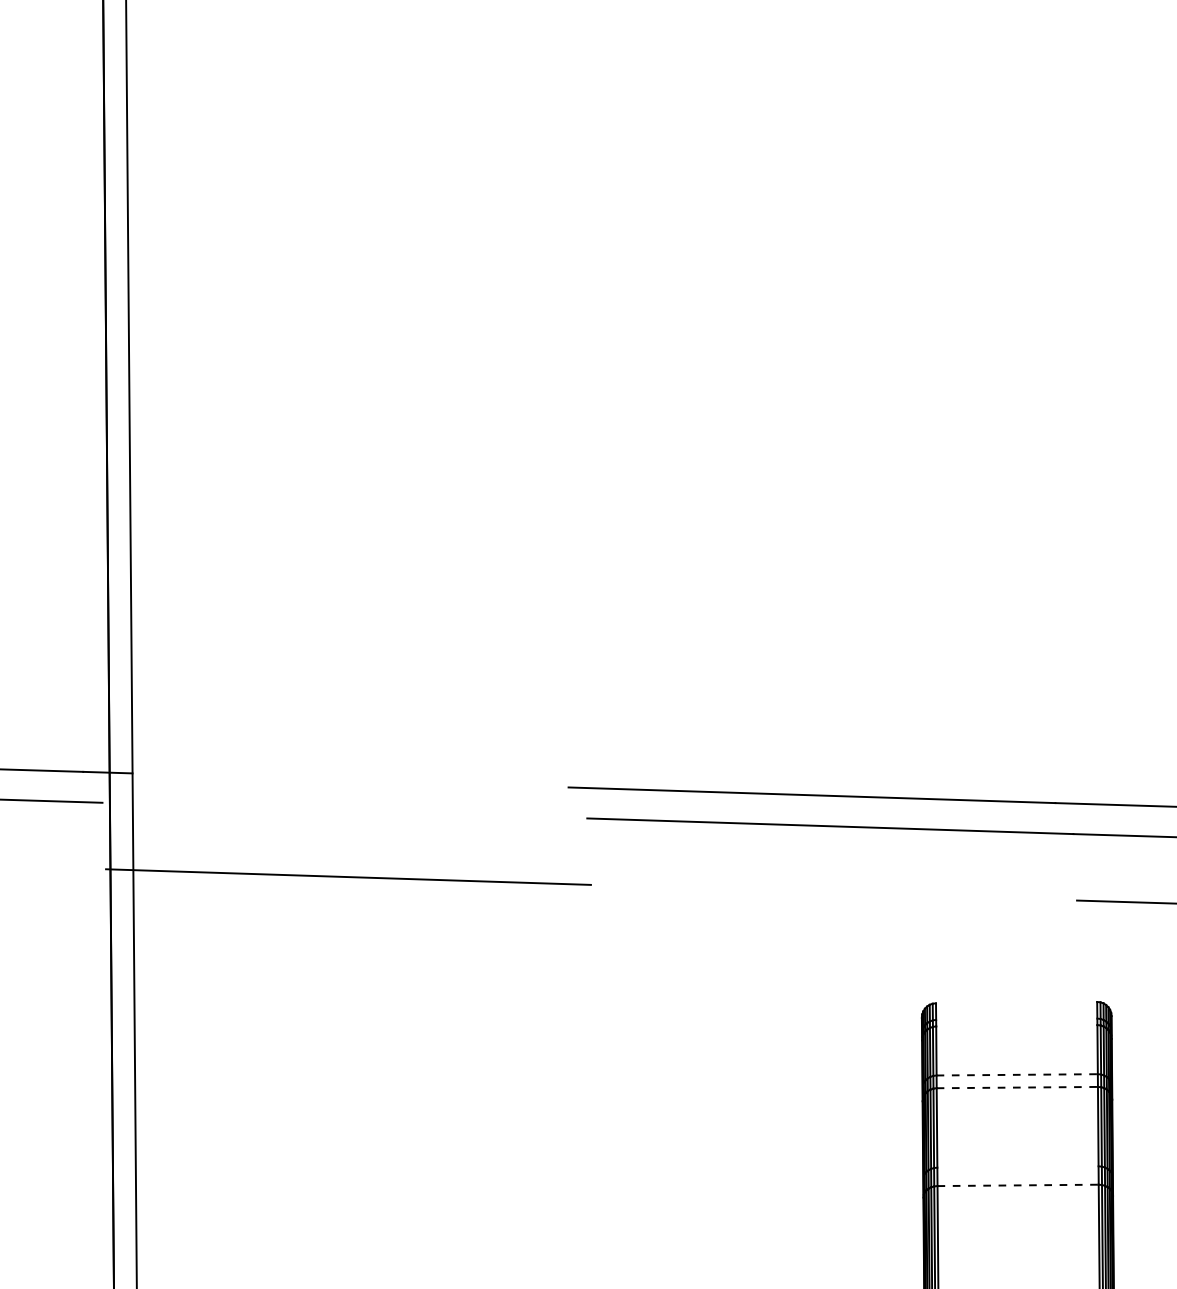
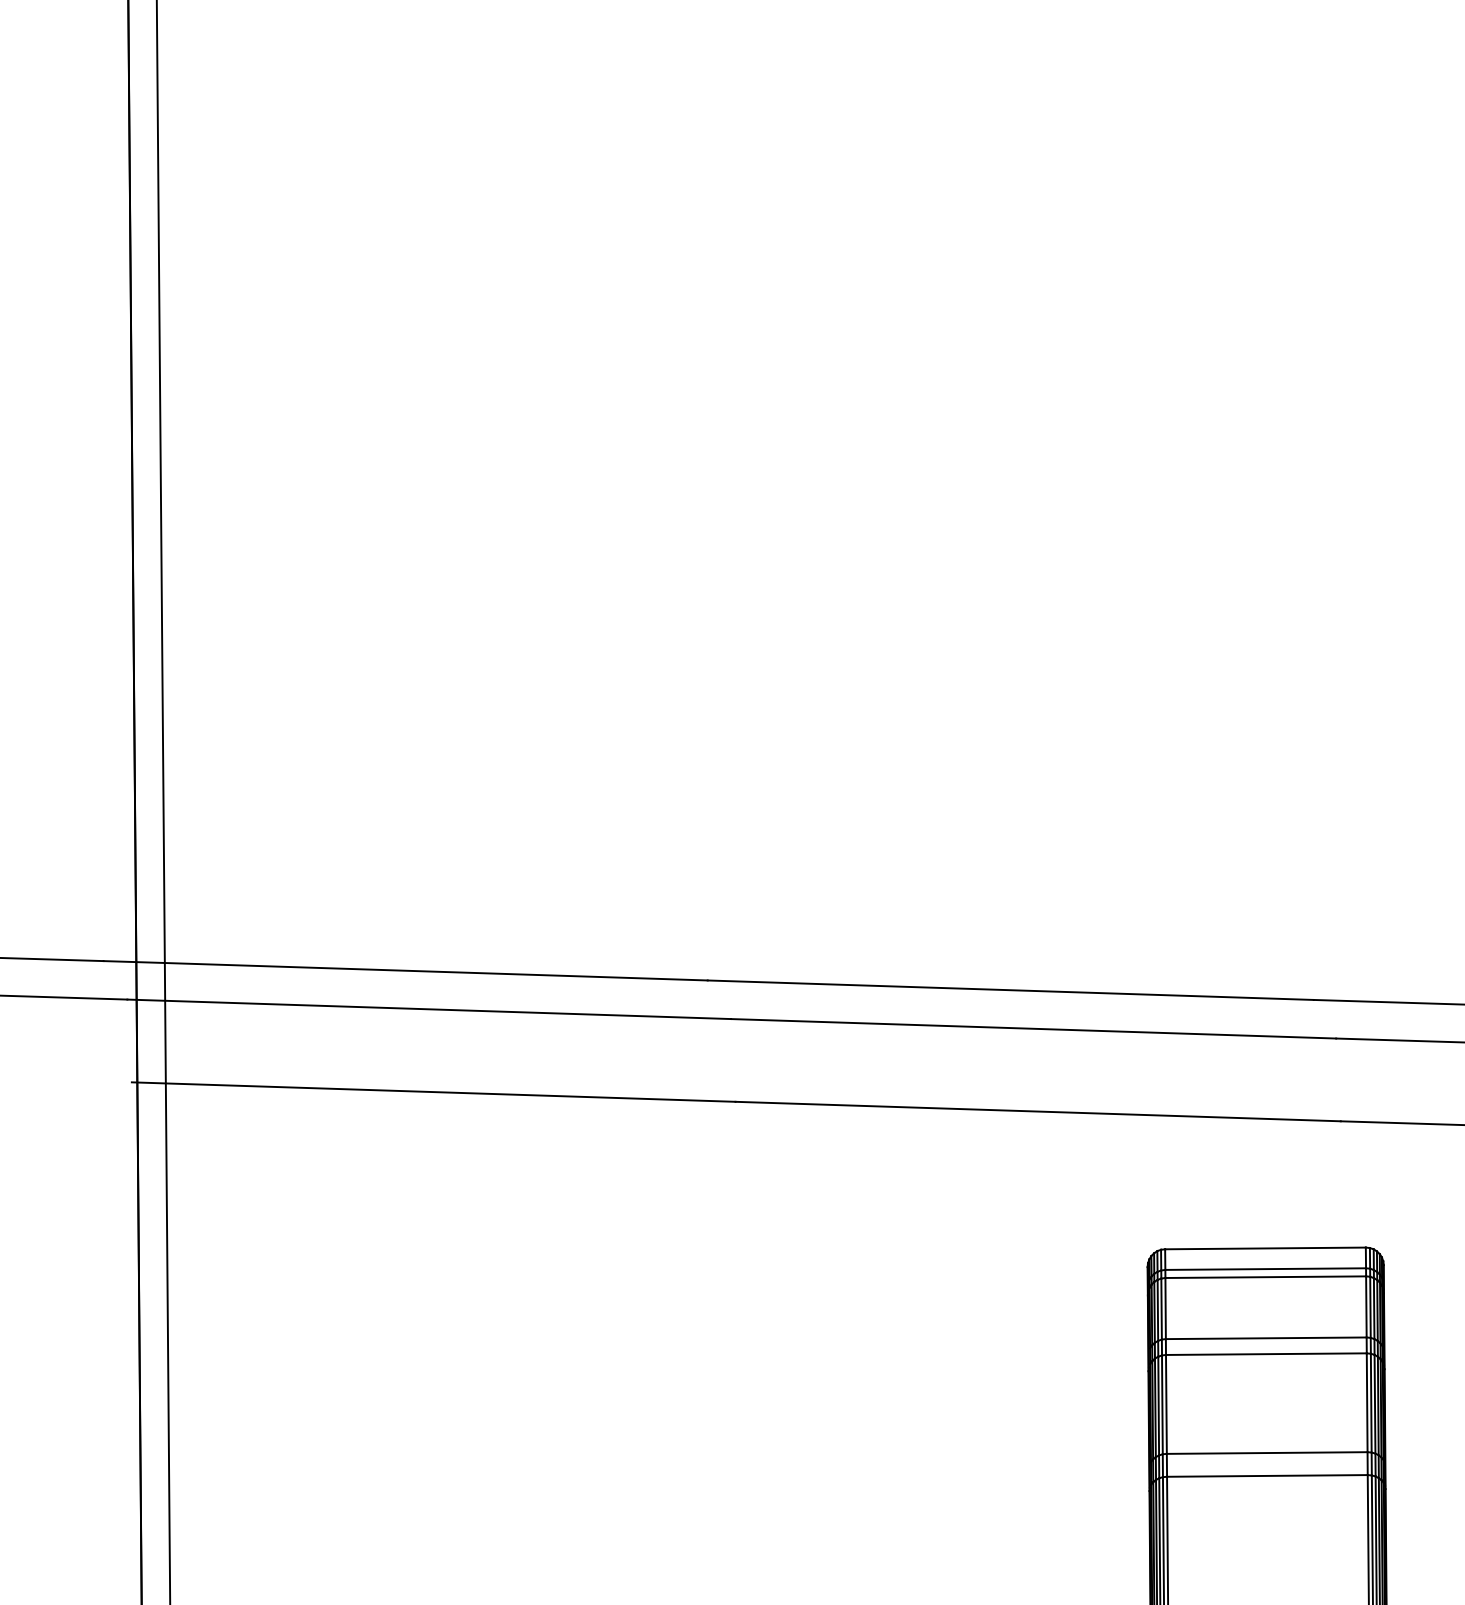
line: (349, 780) -> (435, 971), added
line: (344, 810) -> (428, 1009), added
line: (833, 892) -> (1037, 1111), added
line: (1016, 1002) -> (1265, 1248), added
line: (1016, 1018) -> (1265, 1268), added
line: (1016, 1025) -> (1265, 1276), added
line: (1017, 1075) -> (1266, 1338), dashed -> solid
line: (1017, 1087) -> (1266, 1354), dashed -> solid
line: (1017, 1166) -> (1266, 1452), added
line: (1018, 1185) -> (1267, 1475), dashed -> solid

